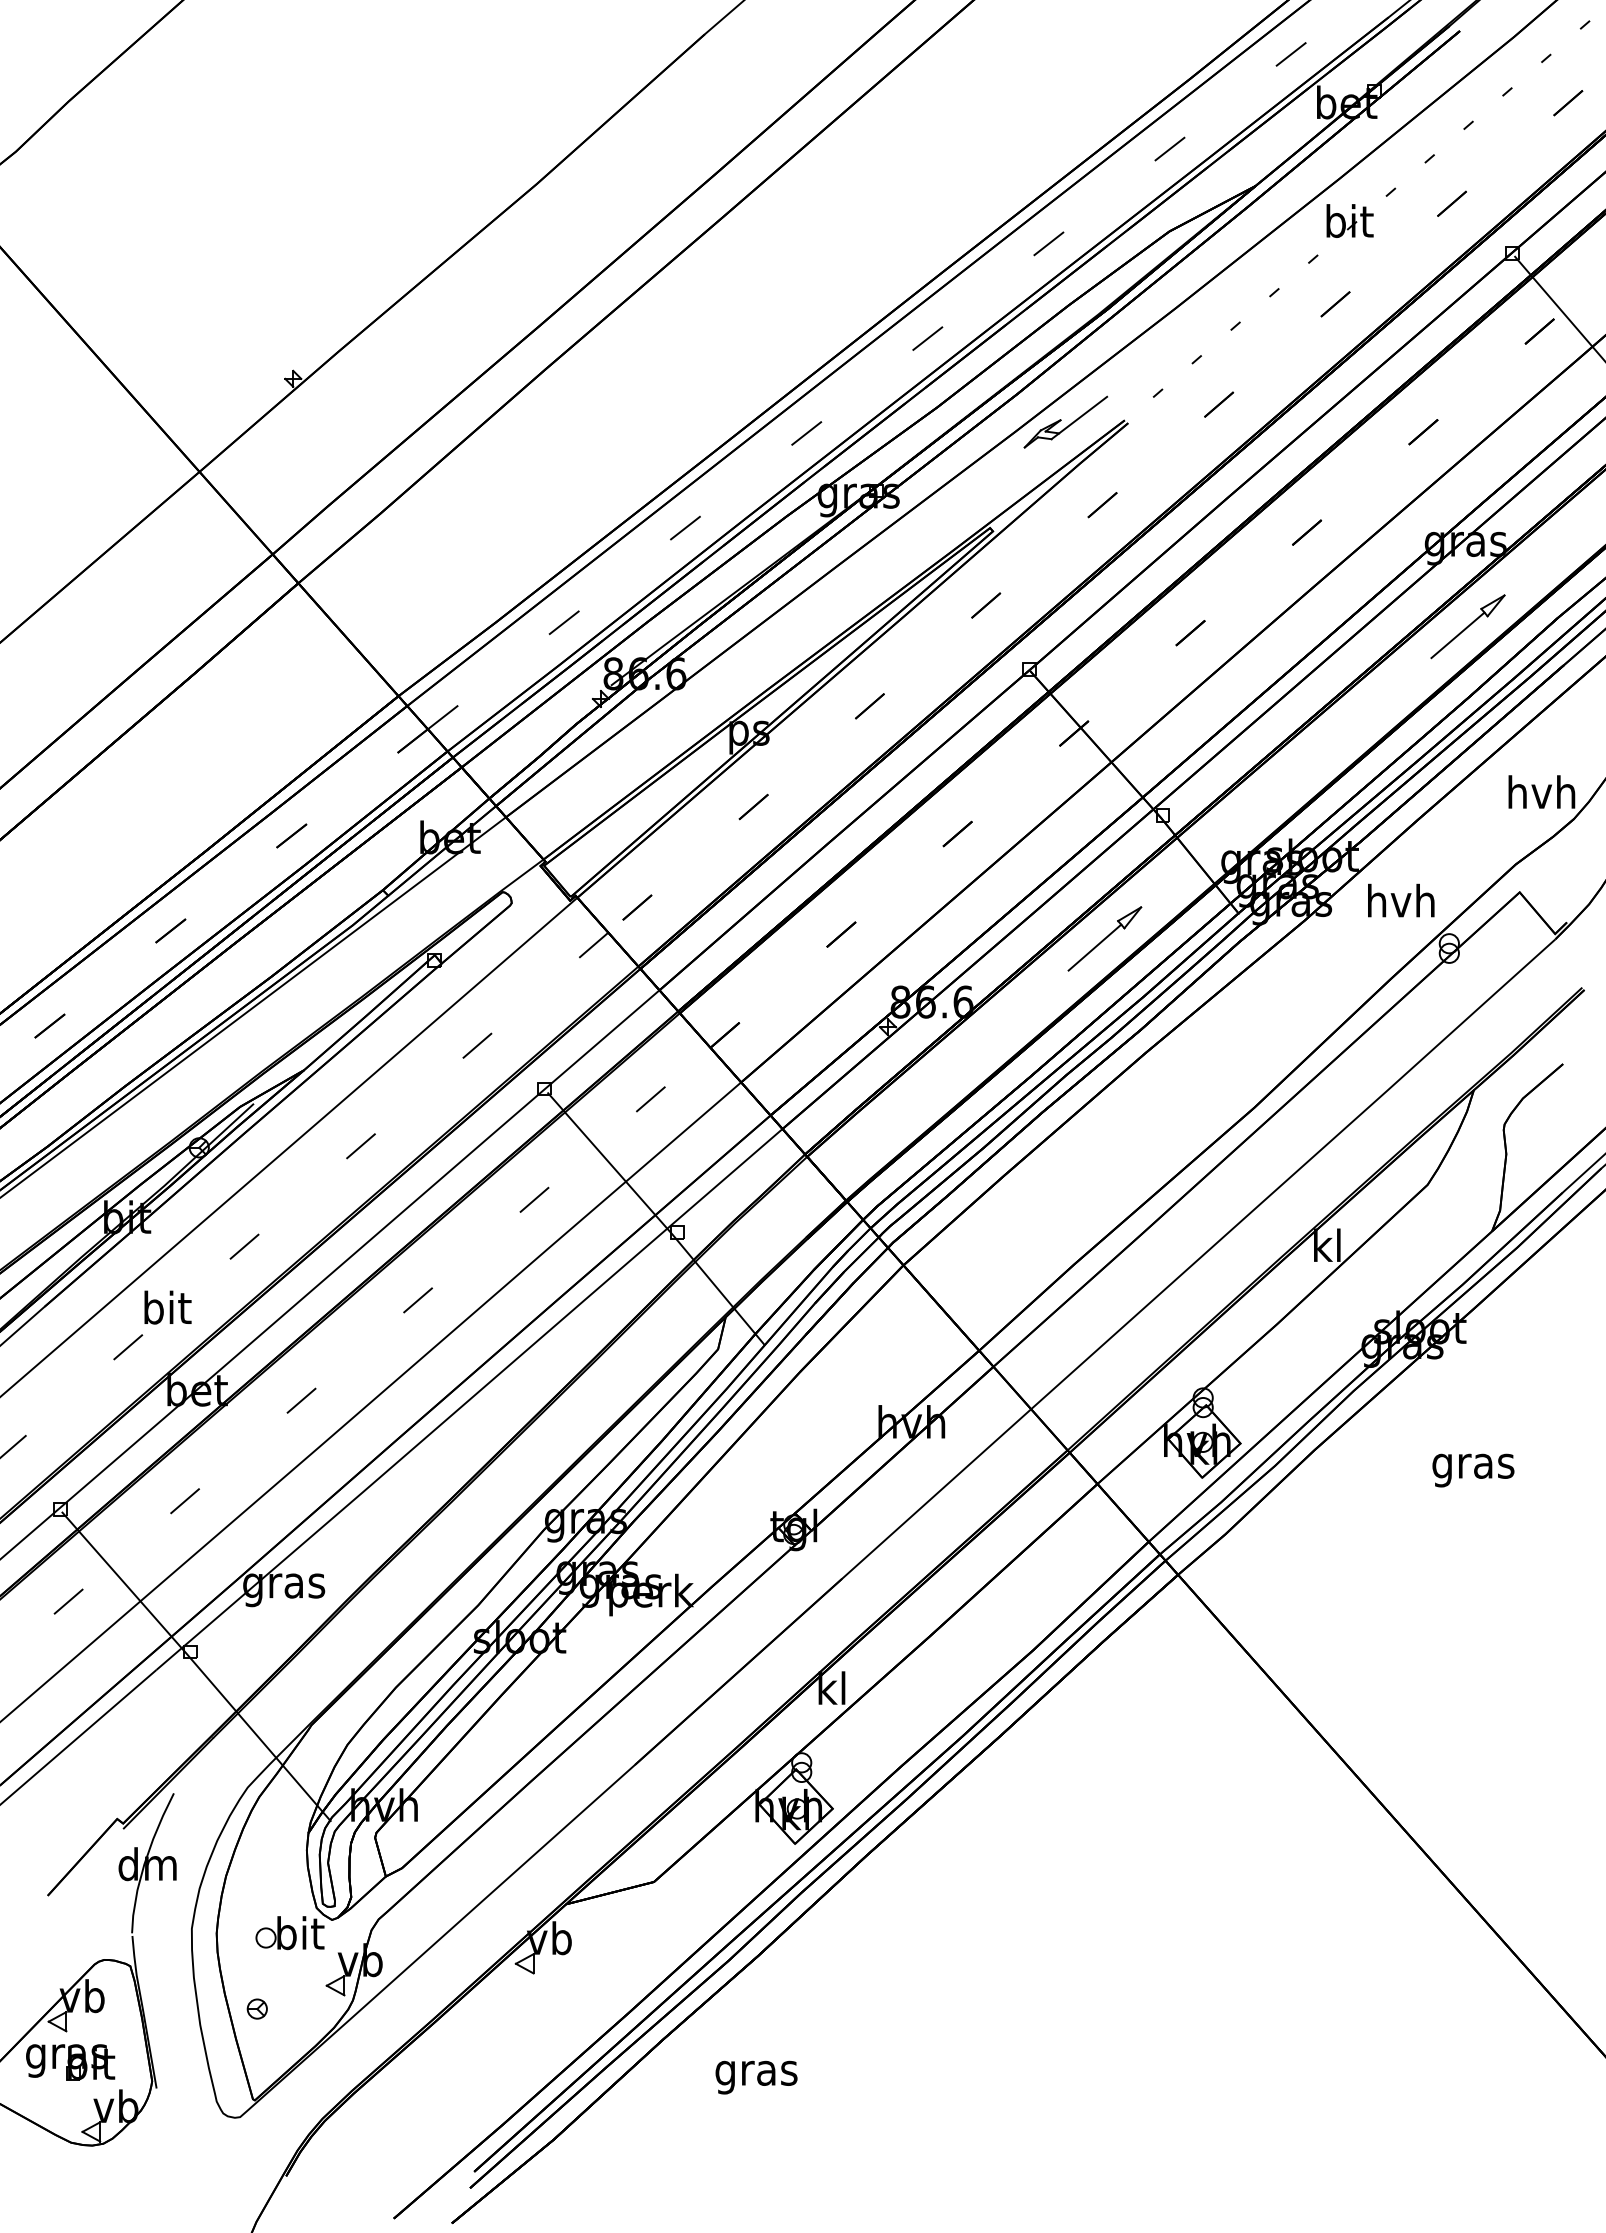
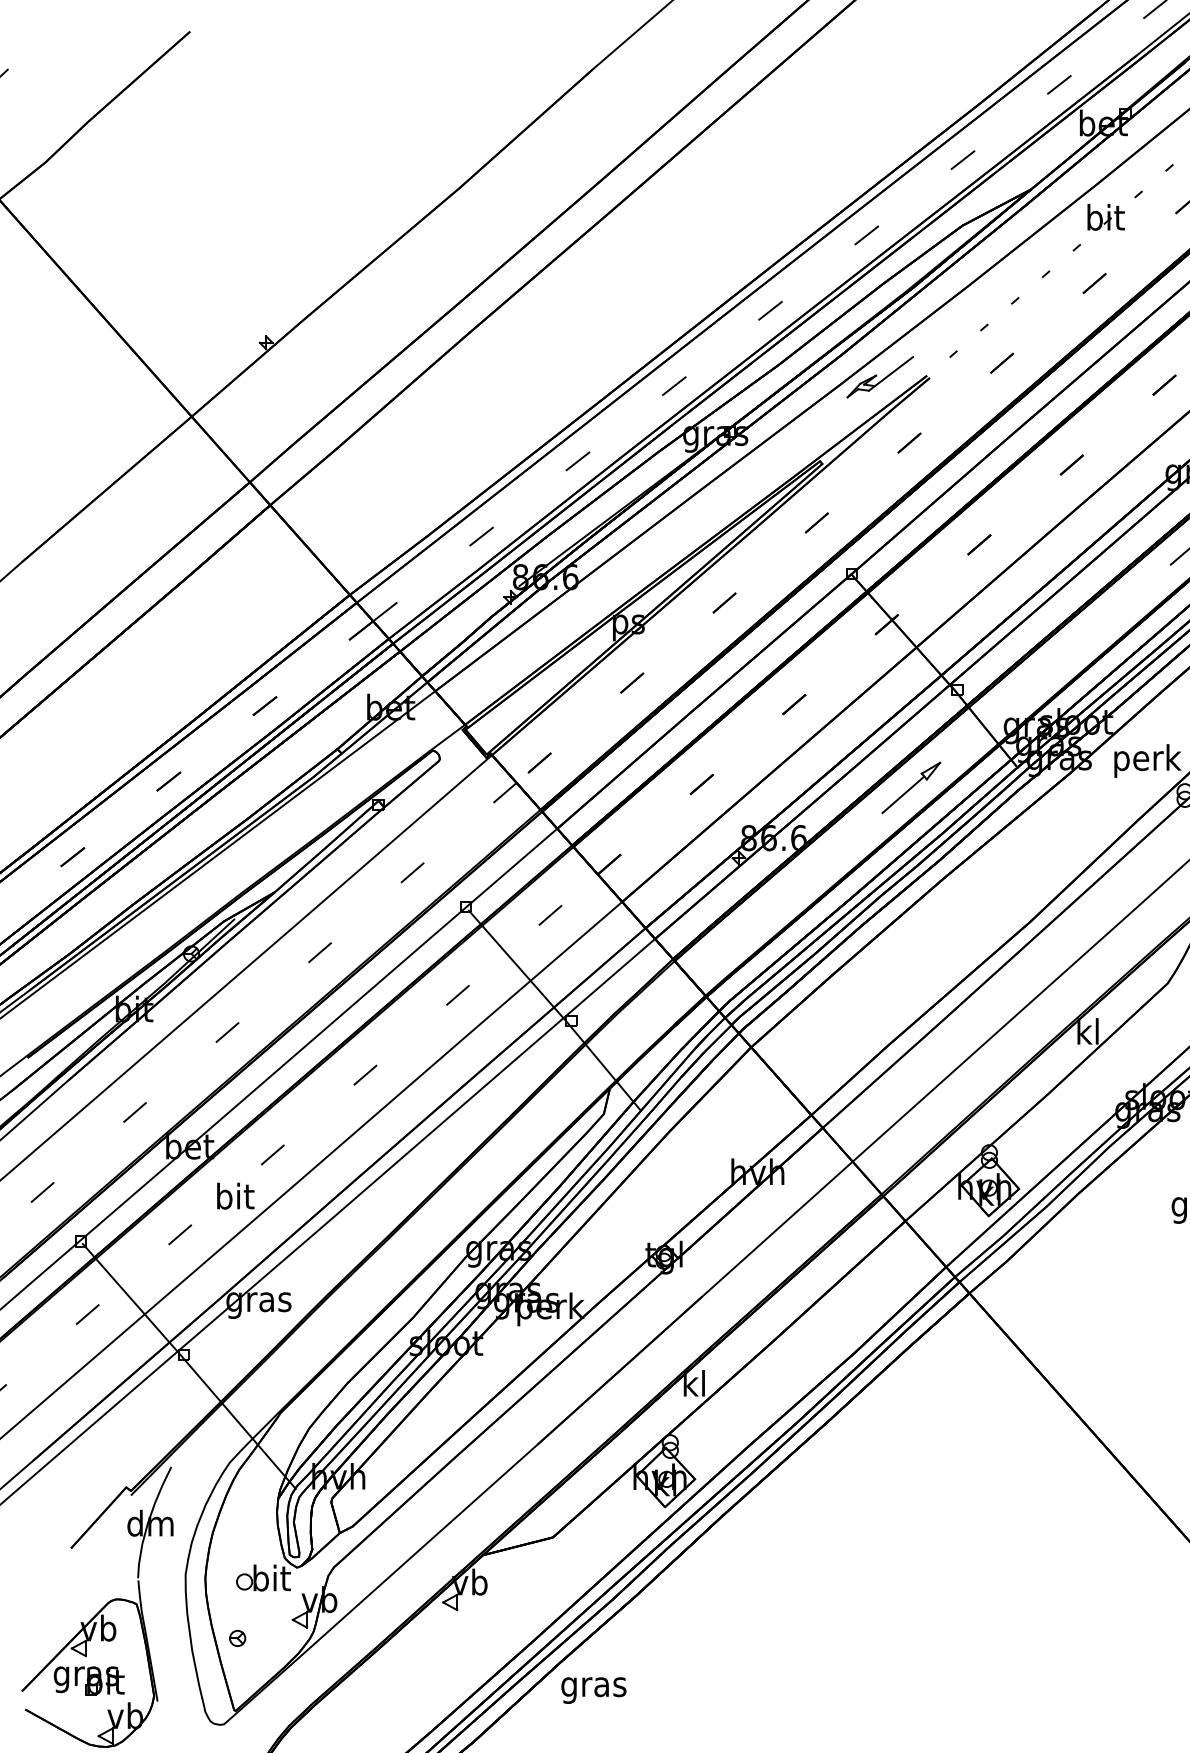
text: (1402, 904) -> (1147, 760), hvh -> perk
text: (167, 1307) -> (235, 1196), moved
text: (756, 2077) -> (593, 1690), moved

